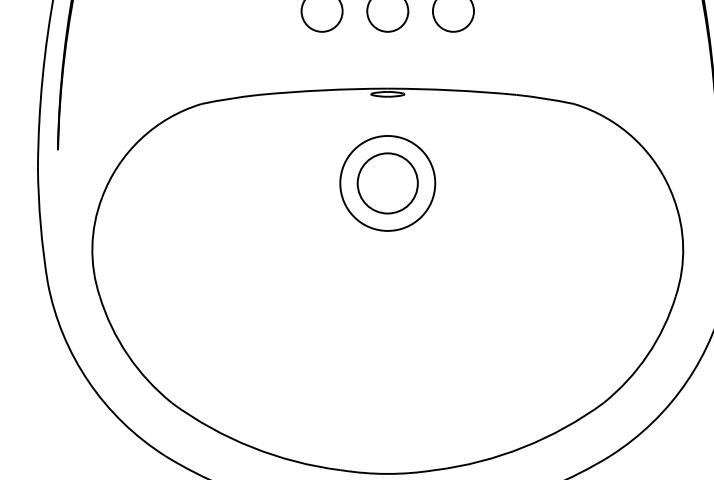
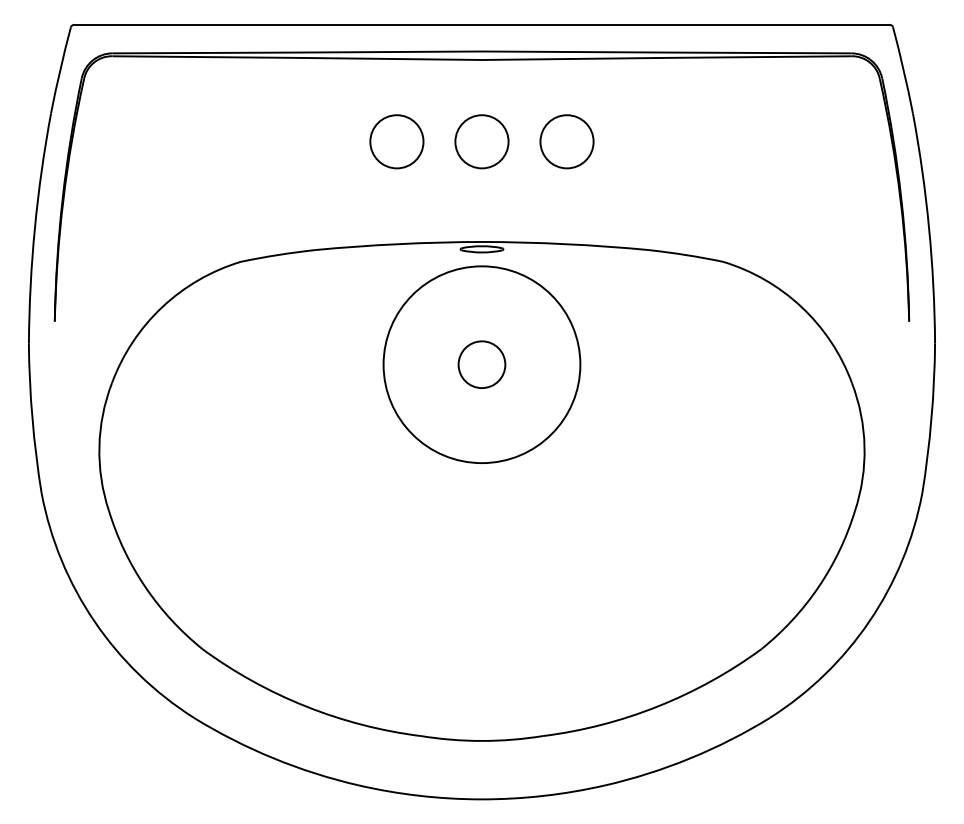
circle: (387, 183) -> (481, 364), size x0.6
circle: (387, 183) -> (481, 364), size x1.6

